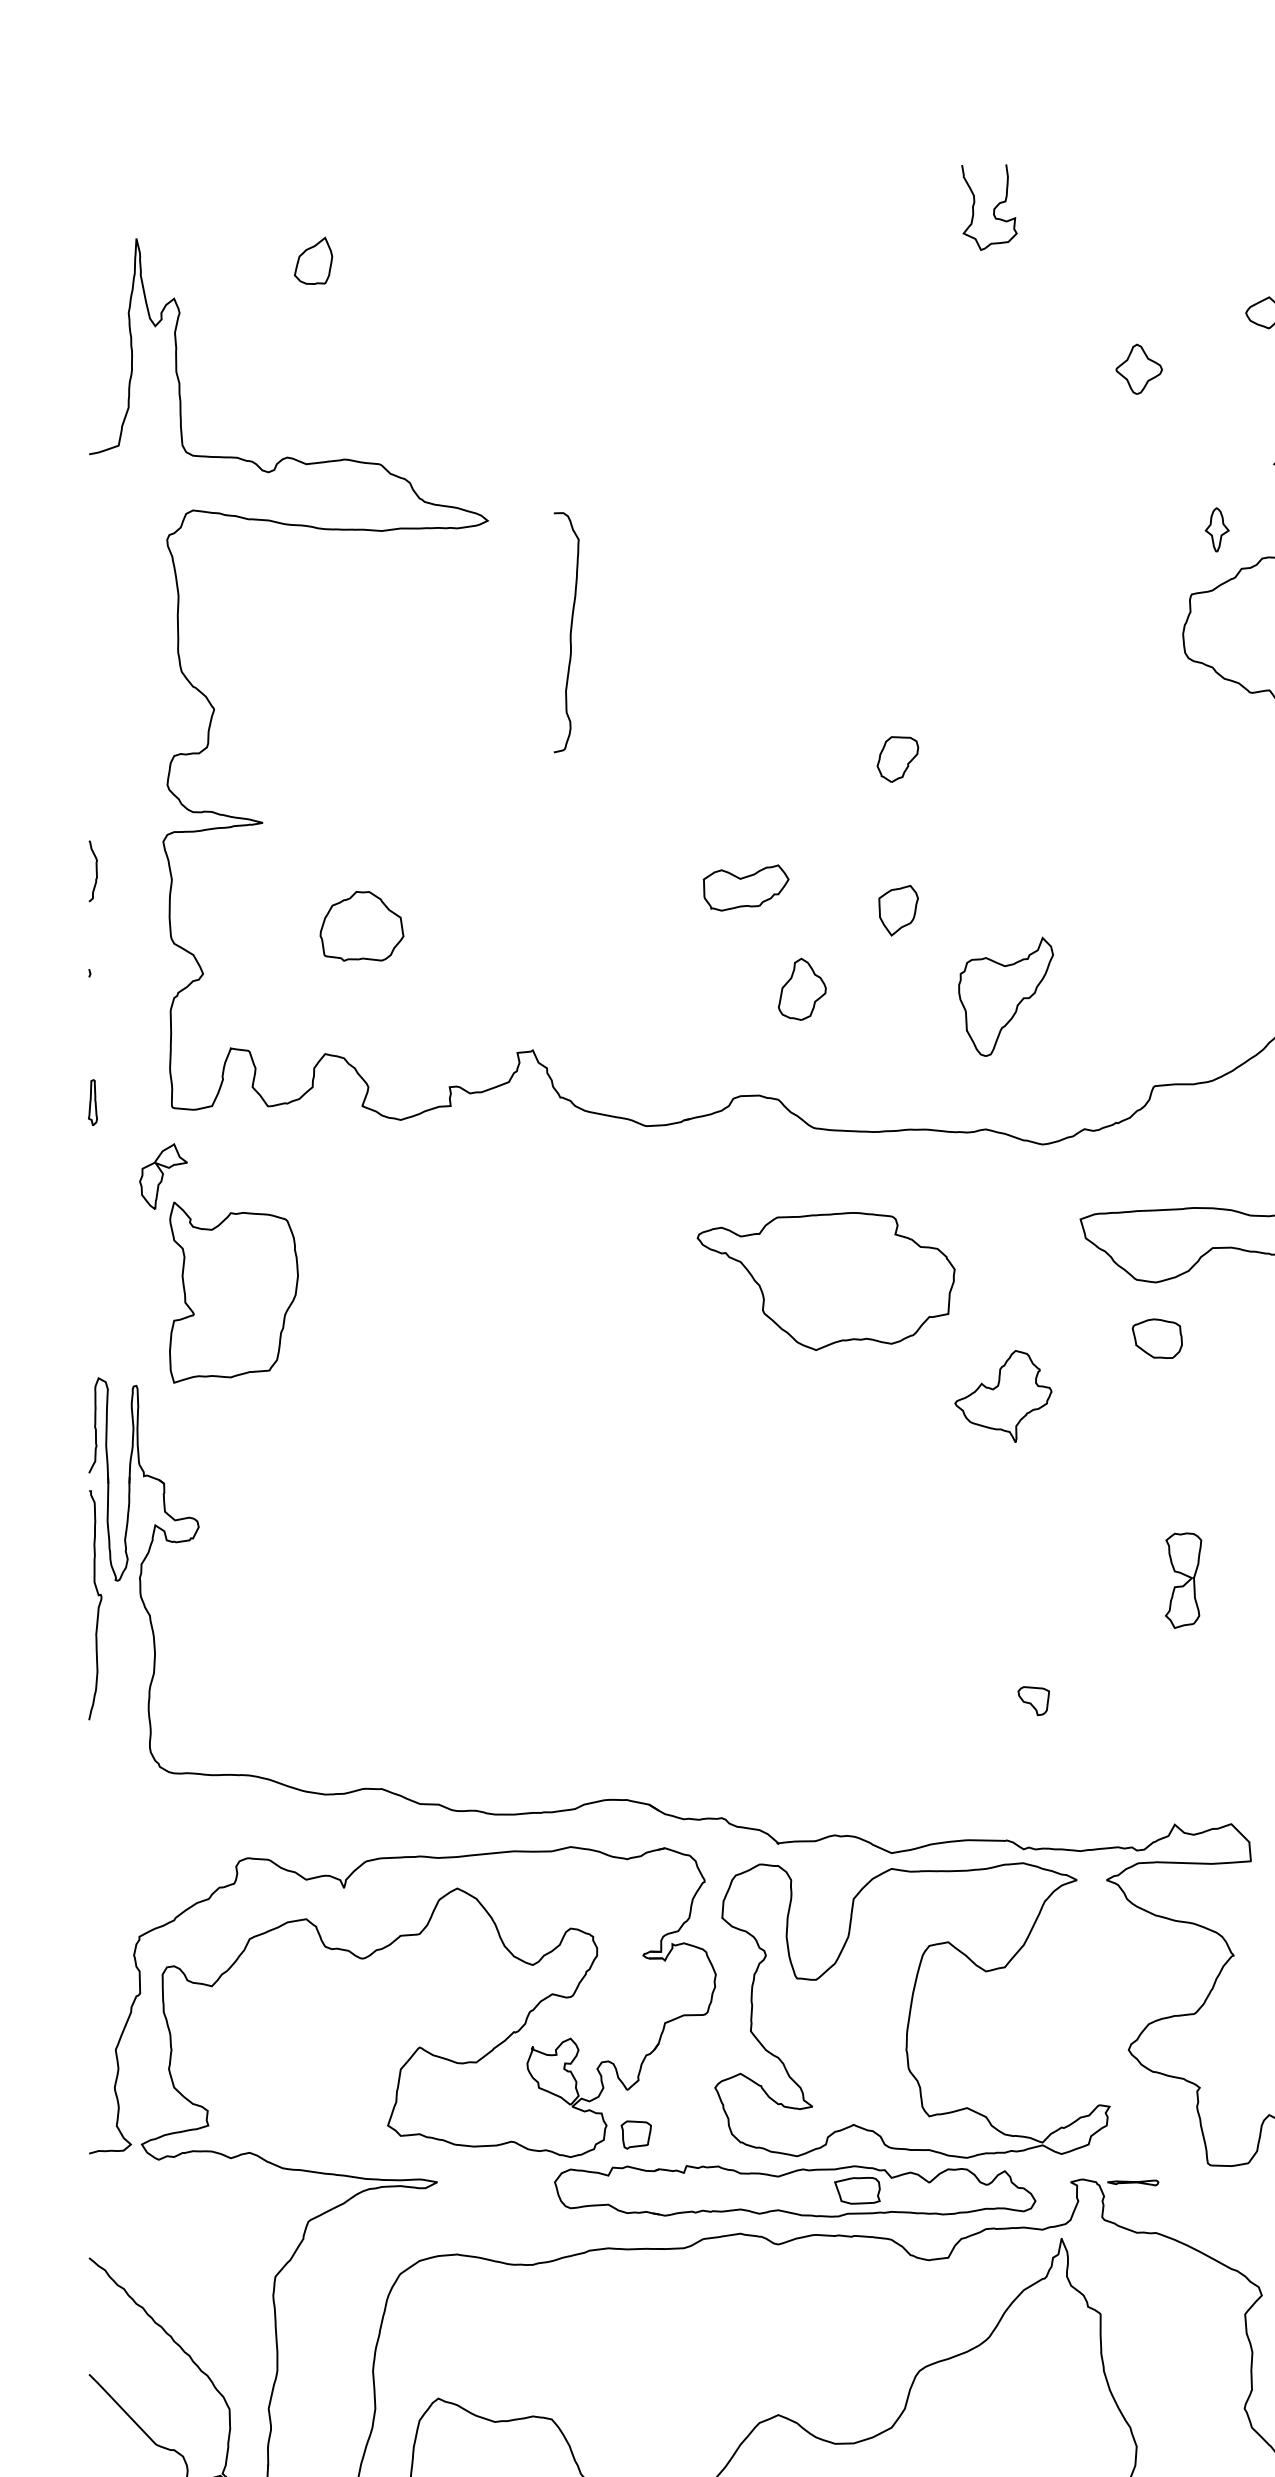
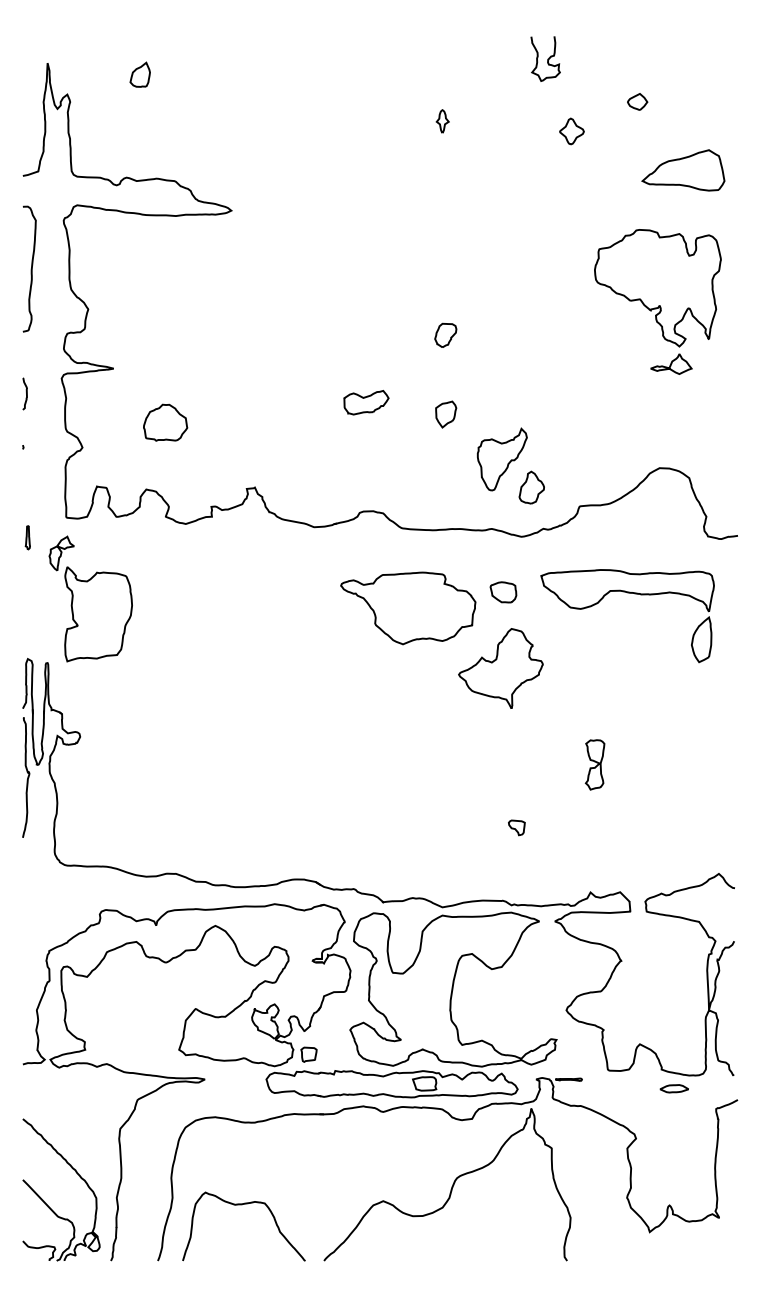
curve: (992, 208) -> (547, 59), moved
part: (1216, 529) -> (442, 121), moved
curve: (568, 633) -> (30, 269), moved
part: (801, 988) -> (531, 487), moved
part: (92, 1101) -> (27, 537), moved
part: (1157, 1338) -> (503, 592), moved
part: (1002, 1396) -> (500, 668), size x1.67

